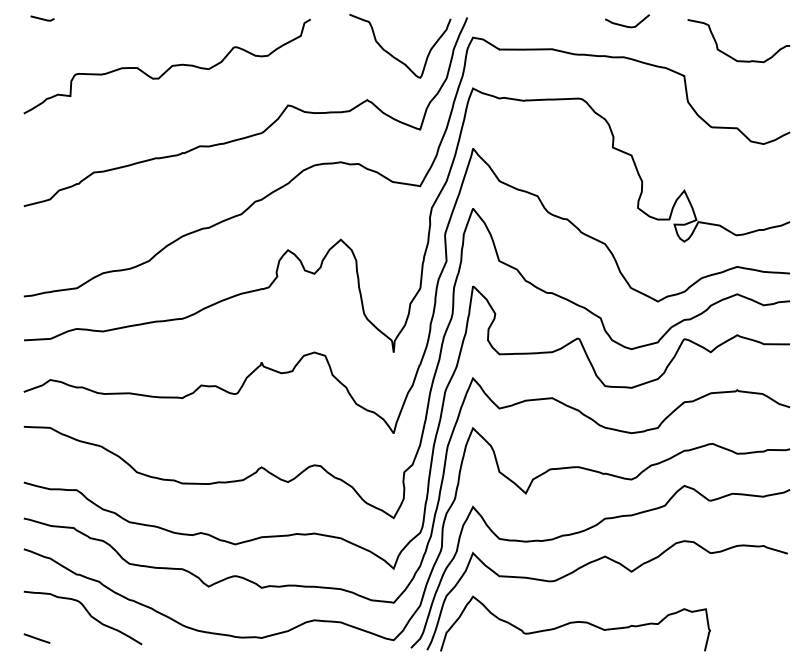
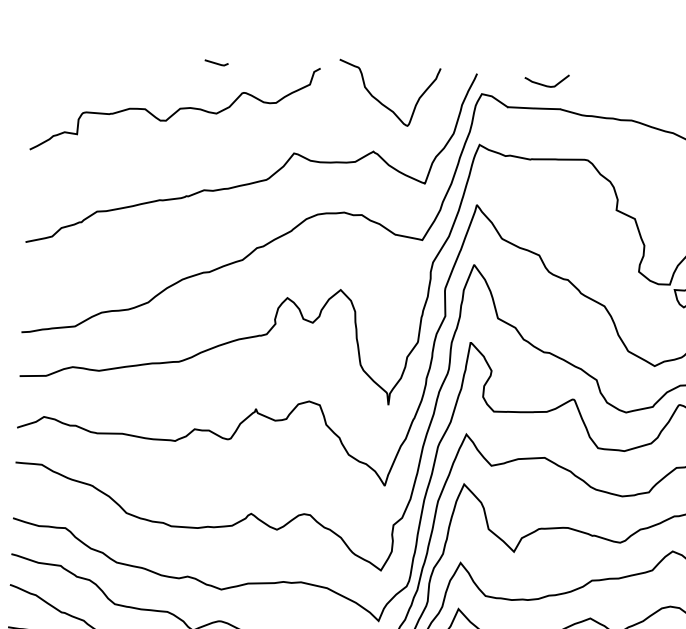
line: (42, 18) -> (216, 62), moved
curve: (626, 25) -> (545, 84), moved
curve: (393, 55) -> (381, 102), moved

